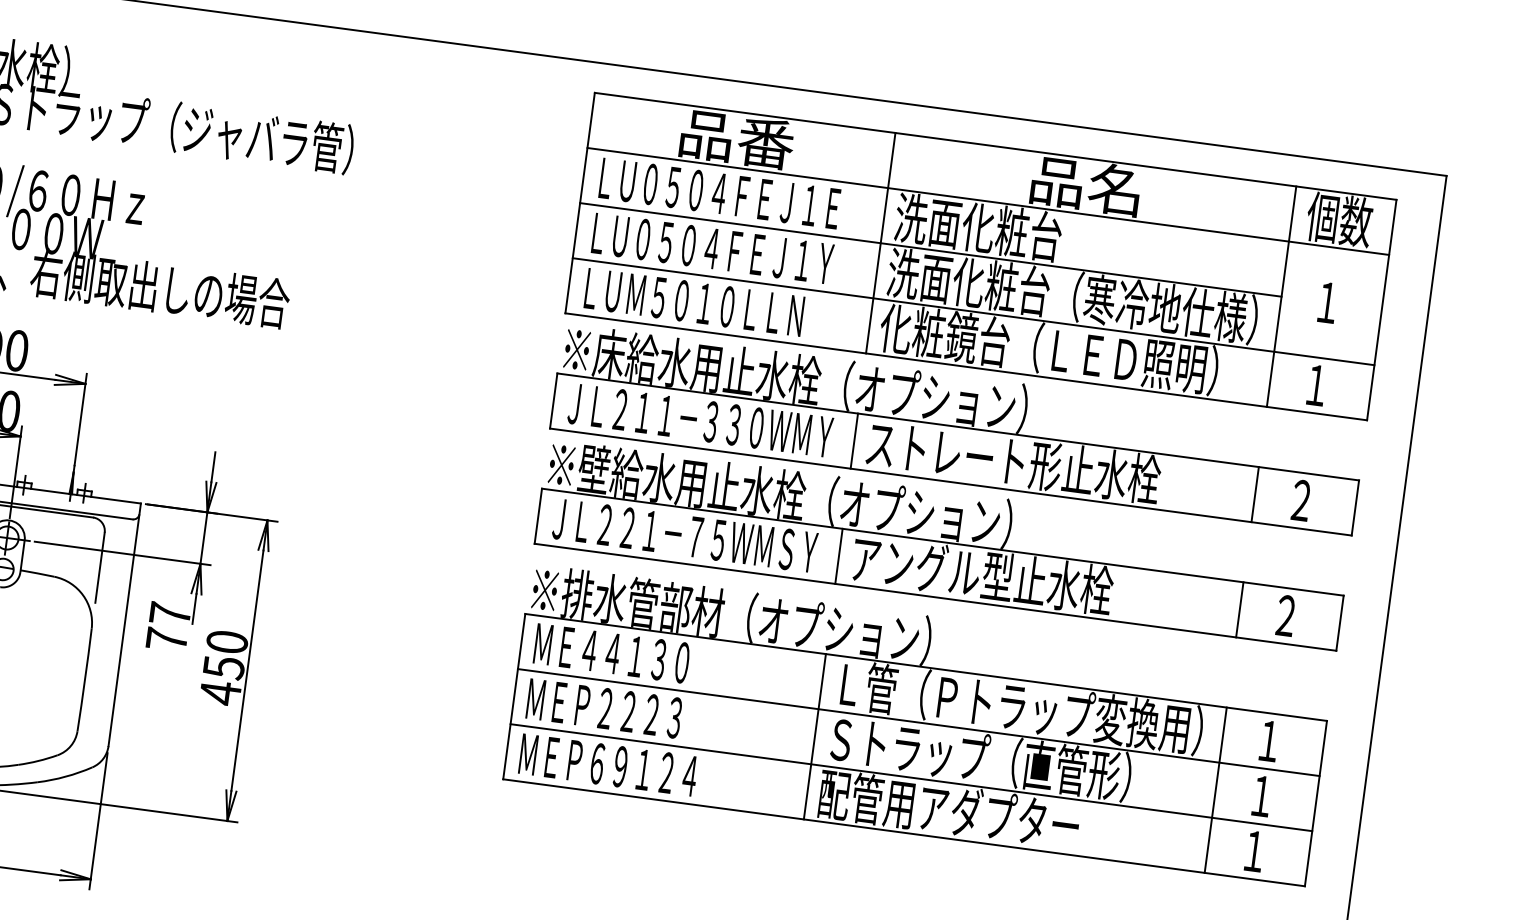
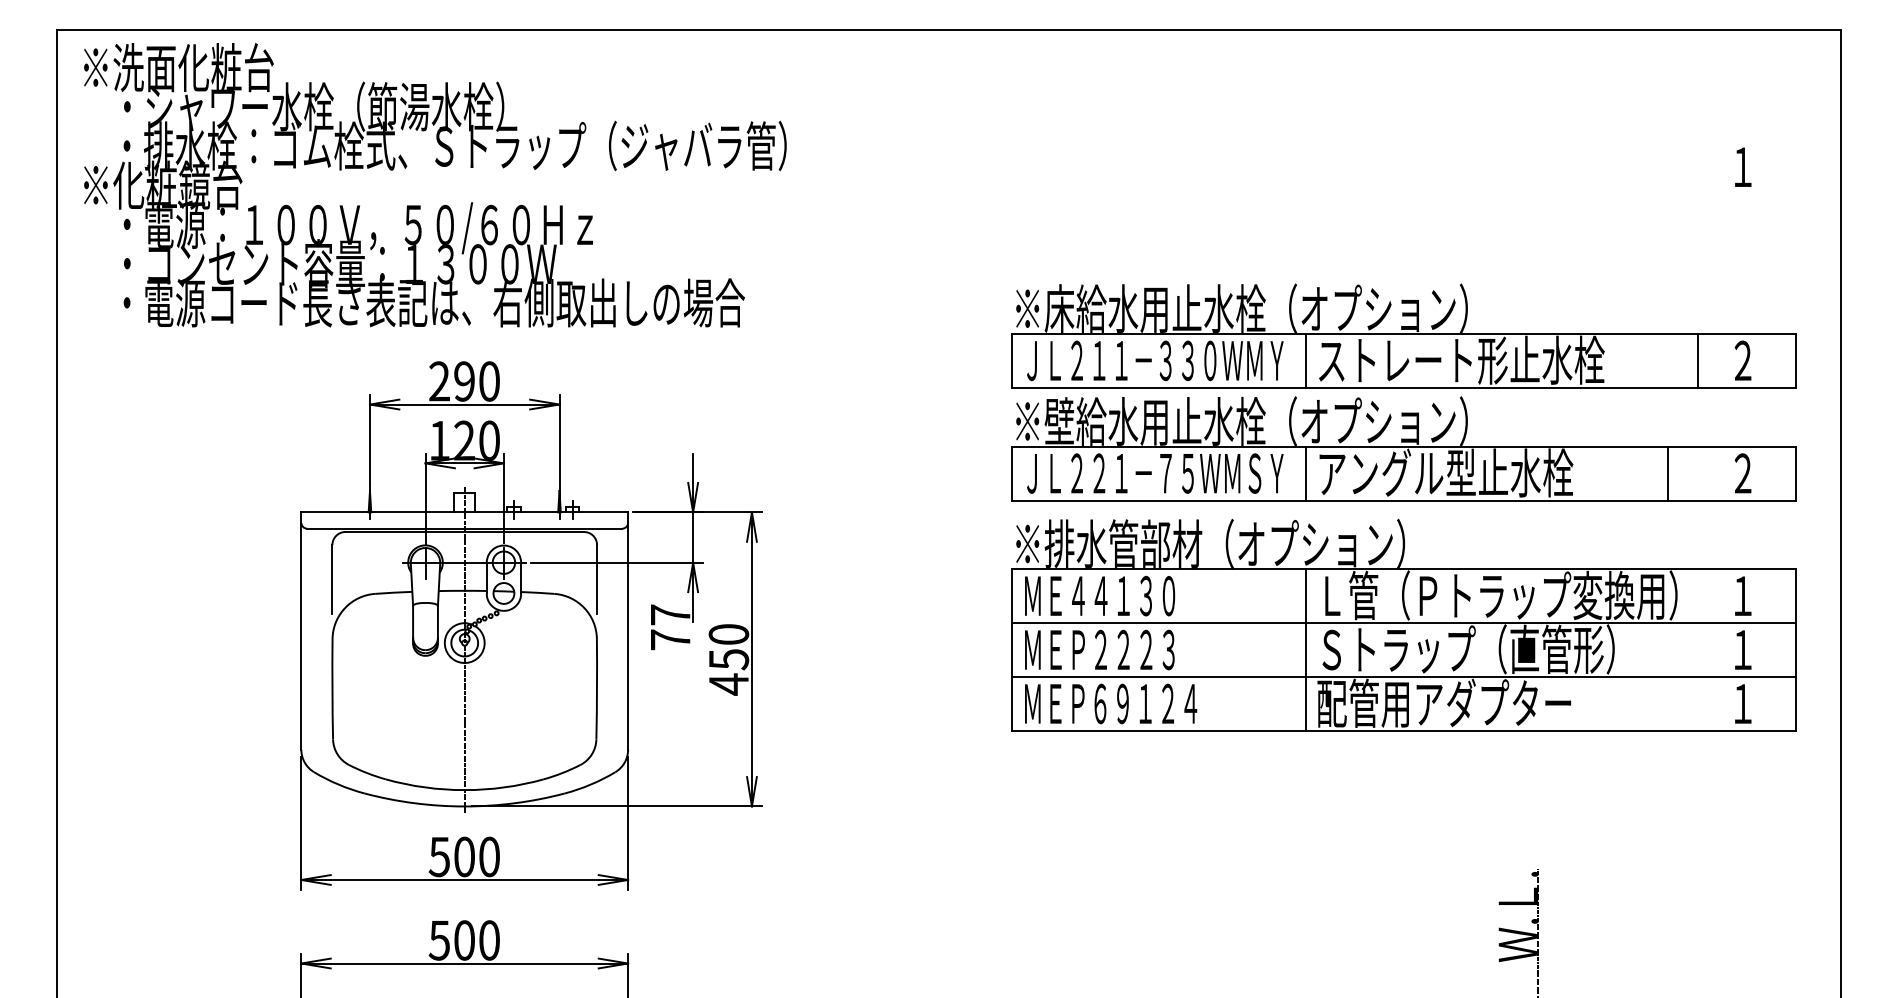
part: (980, 255) -> (1403, 166), removed
line: (1239, 609) -> (1667, 473), moved
line: (1215, 789) -> (1697, 649), removed

